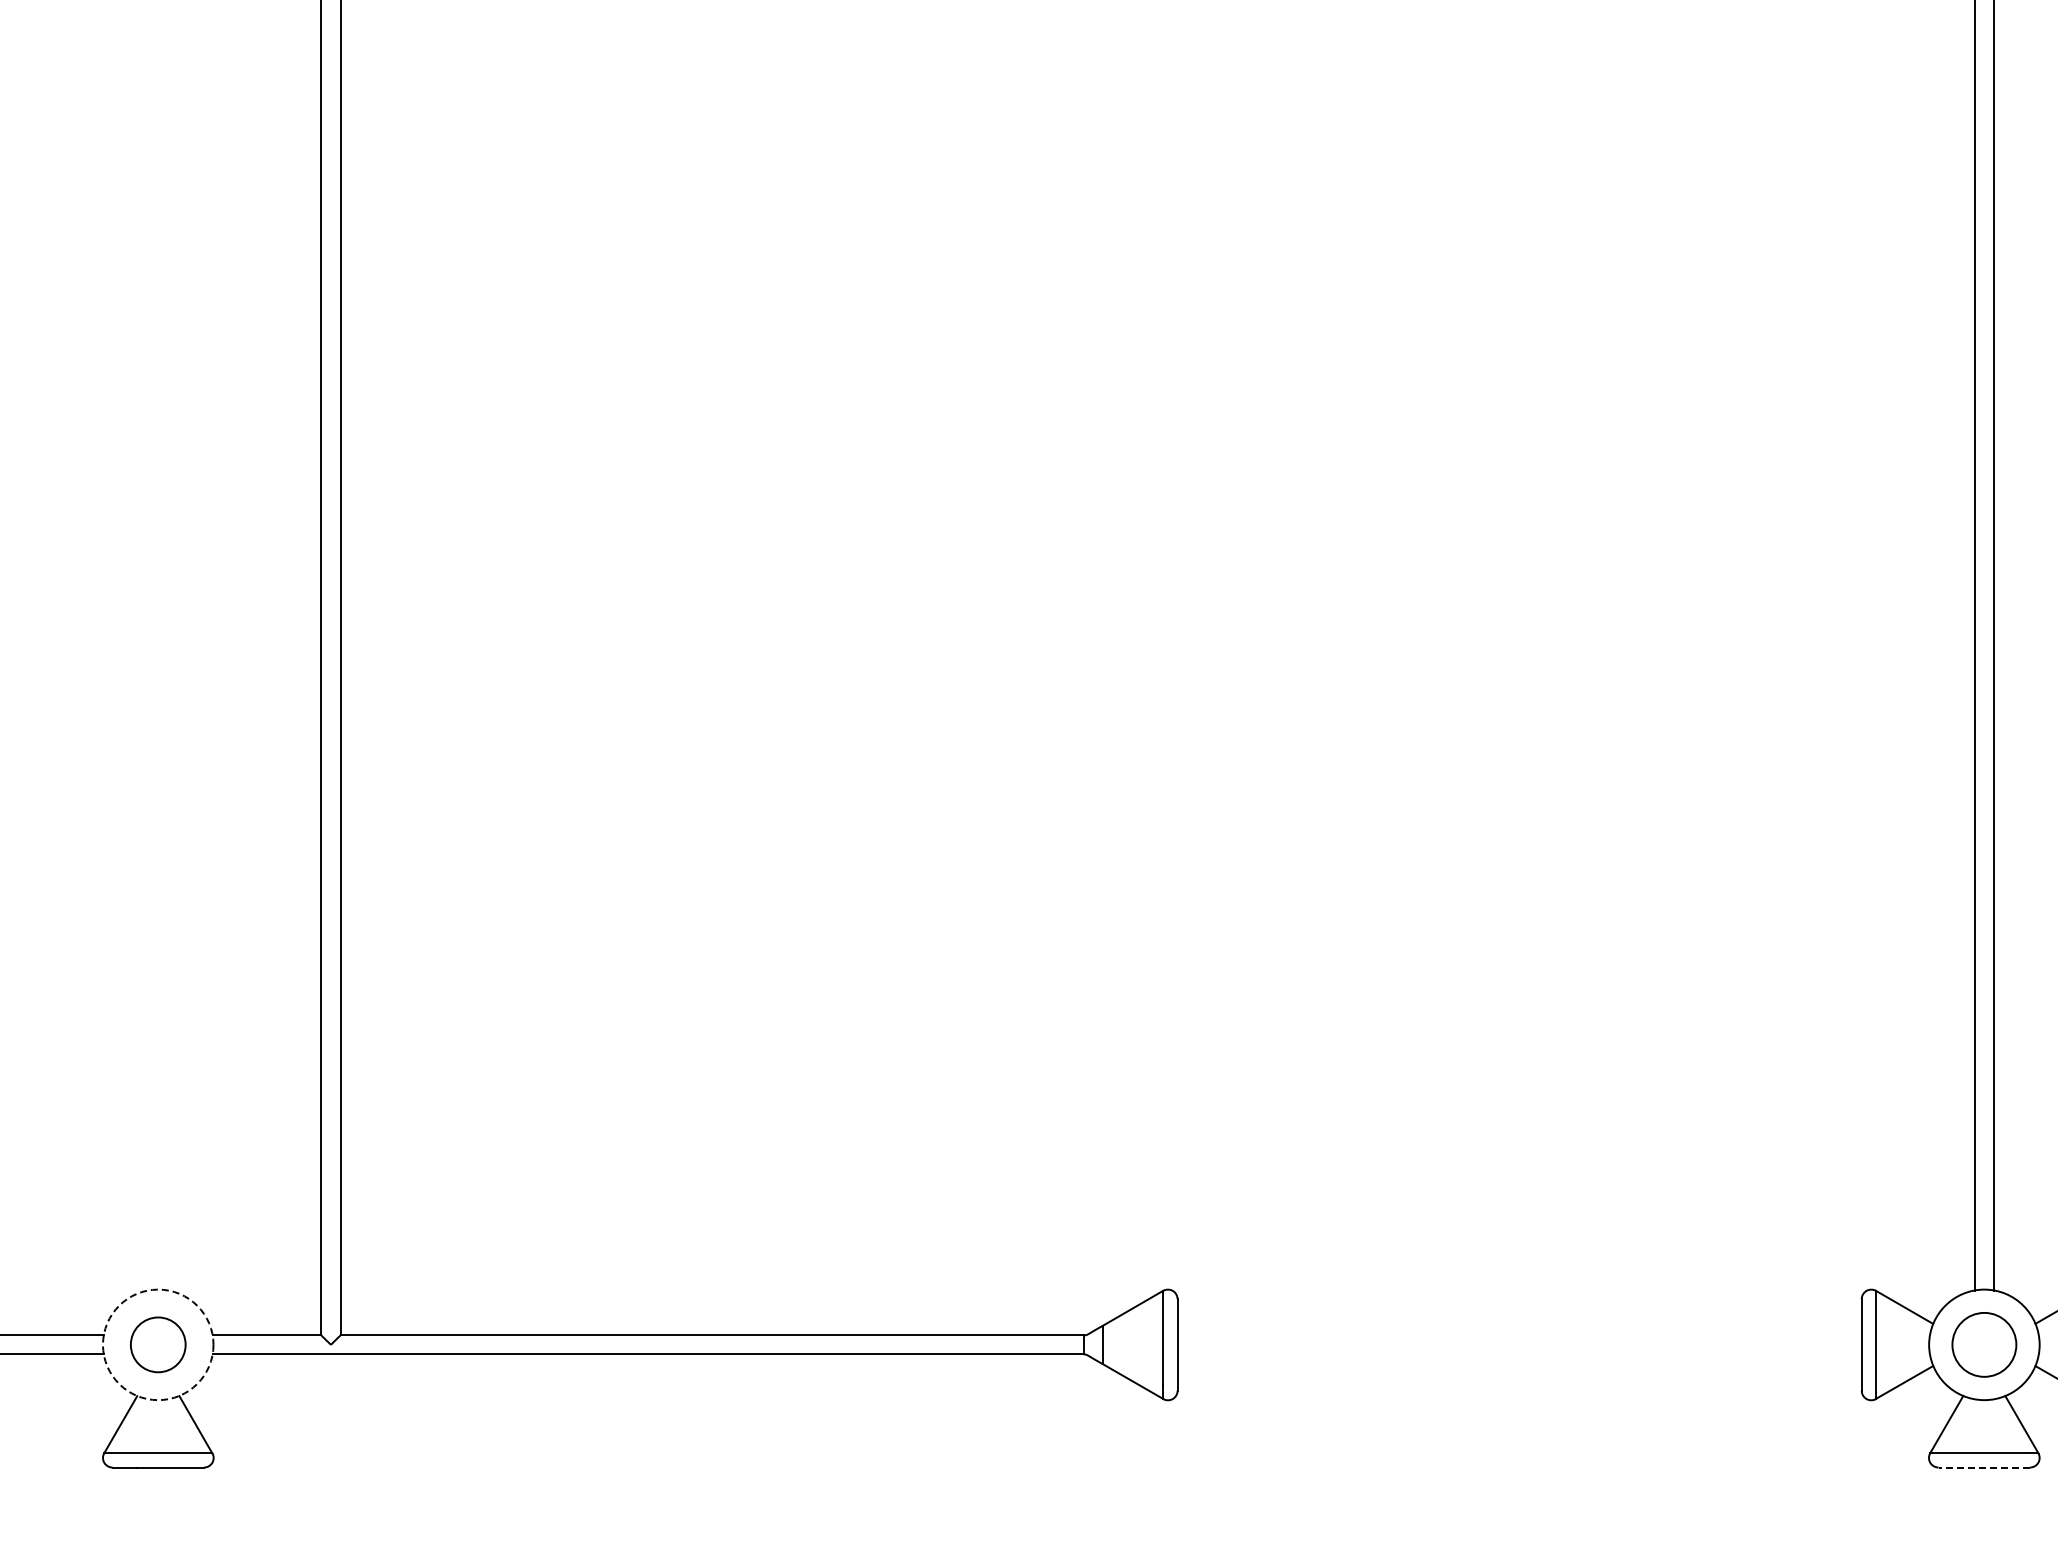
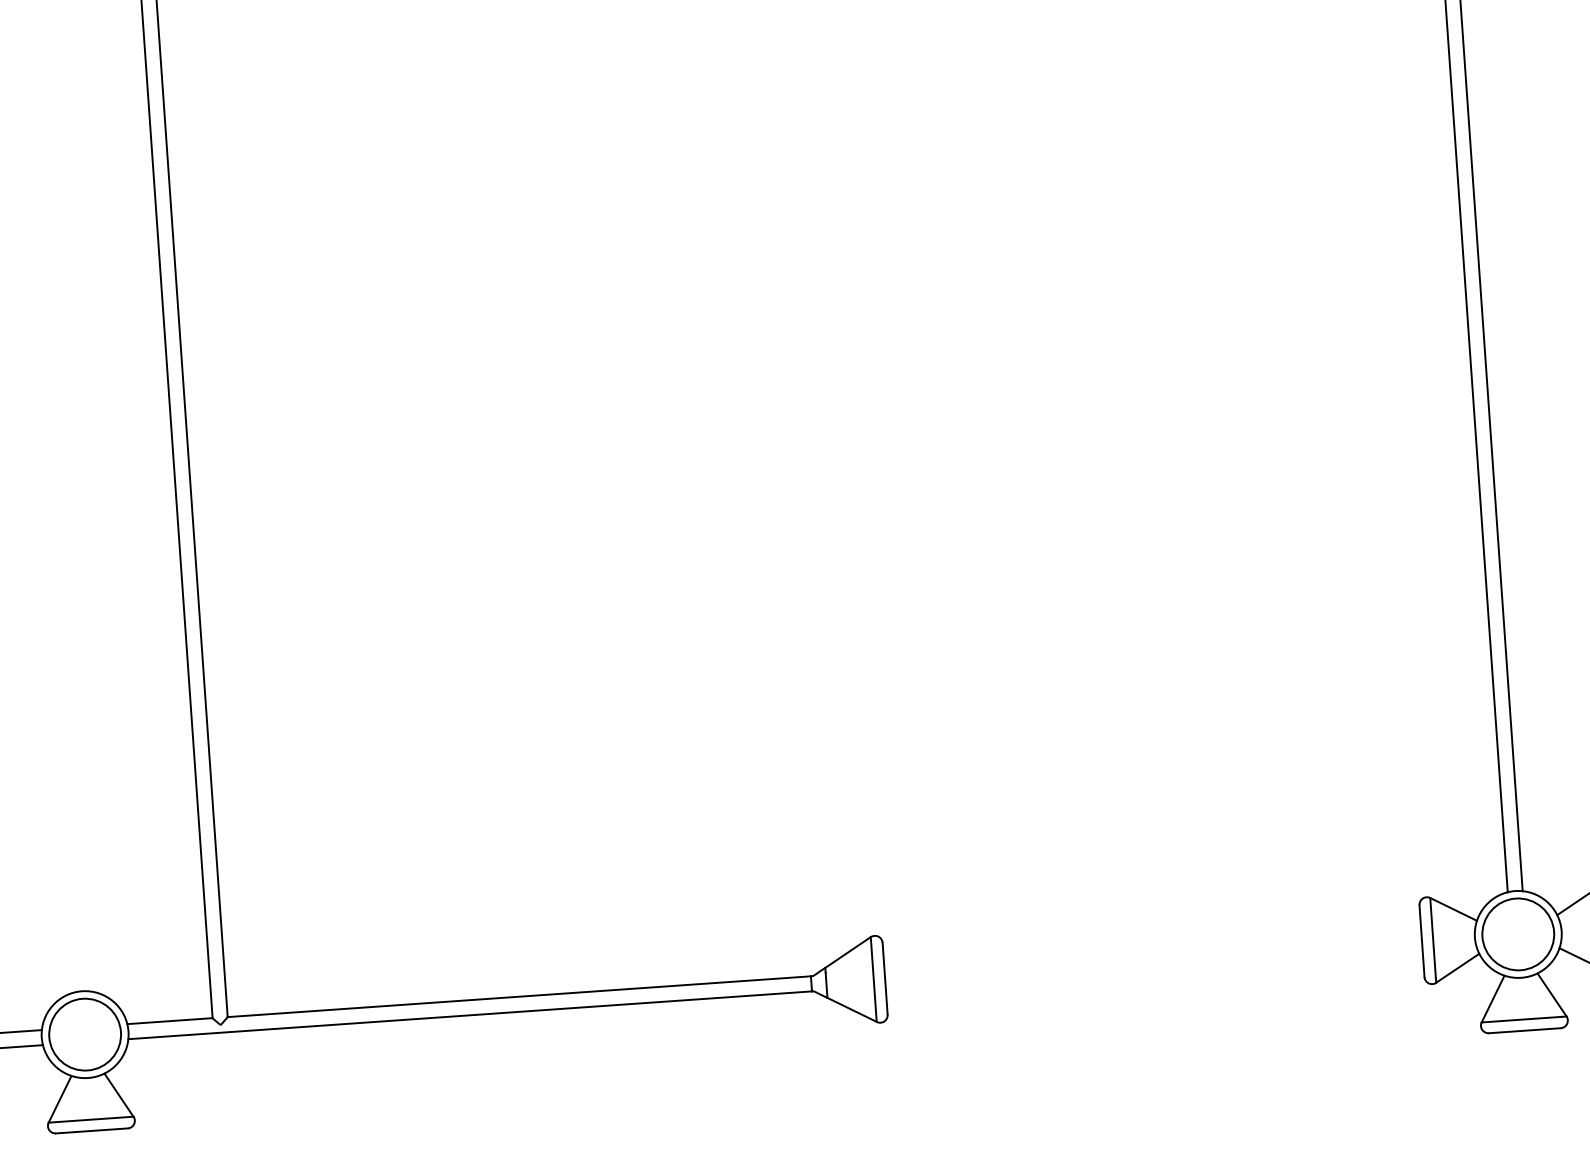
circle: (157, 1344) -> (84, 1034), dashed -> solid
circle: (157, 1344) -> (84, 1034), size x1.67
circle: (1984, 1344) -> (1518, 934), size x1.43
line: (1984, 1467) -> (1525, 1030), dashed -> solid

